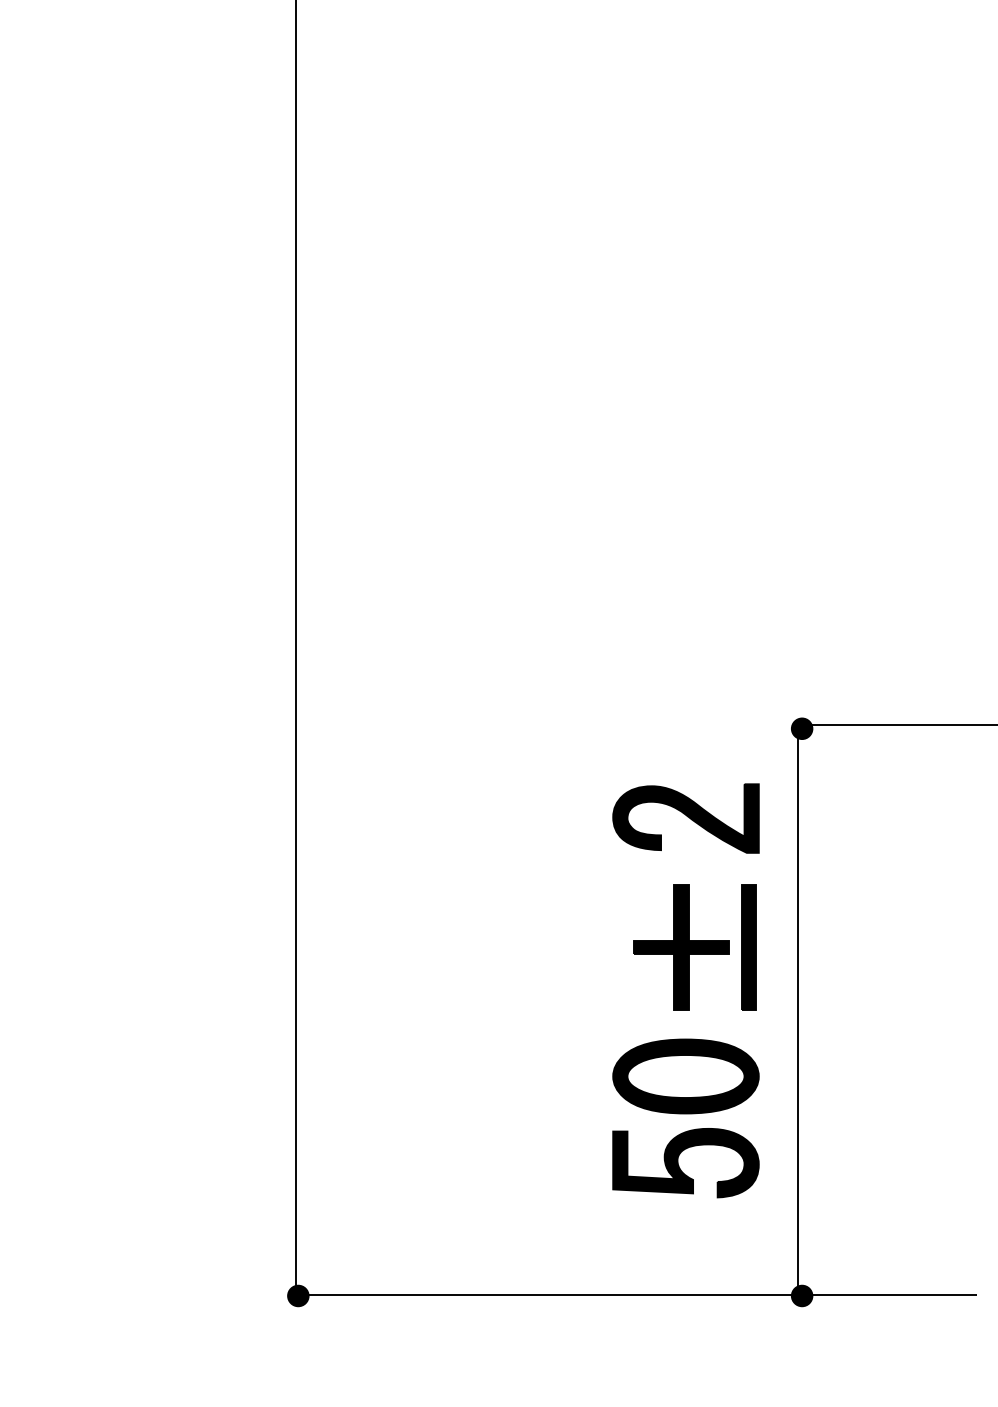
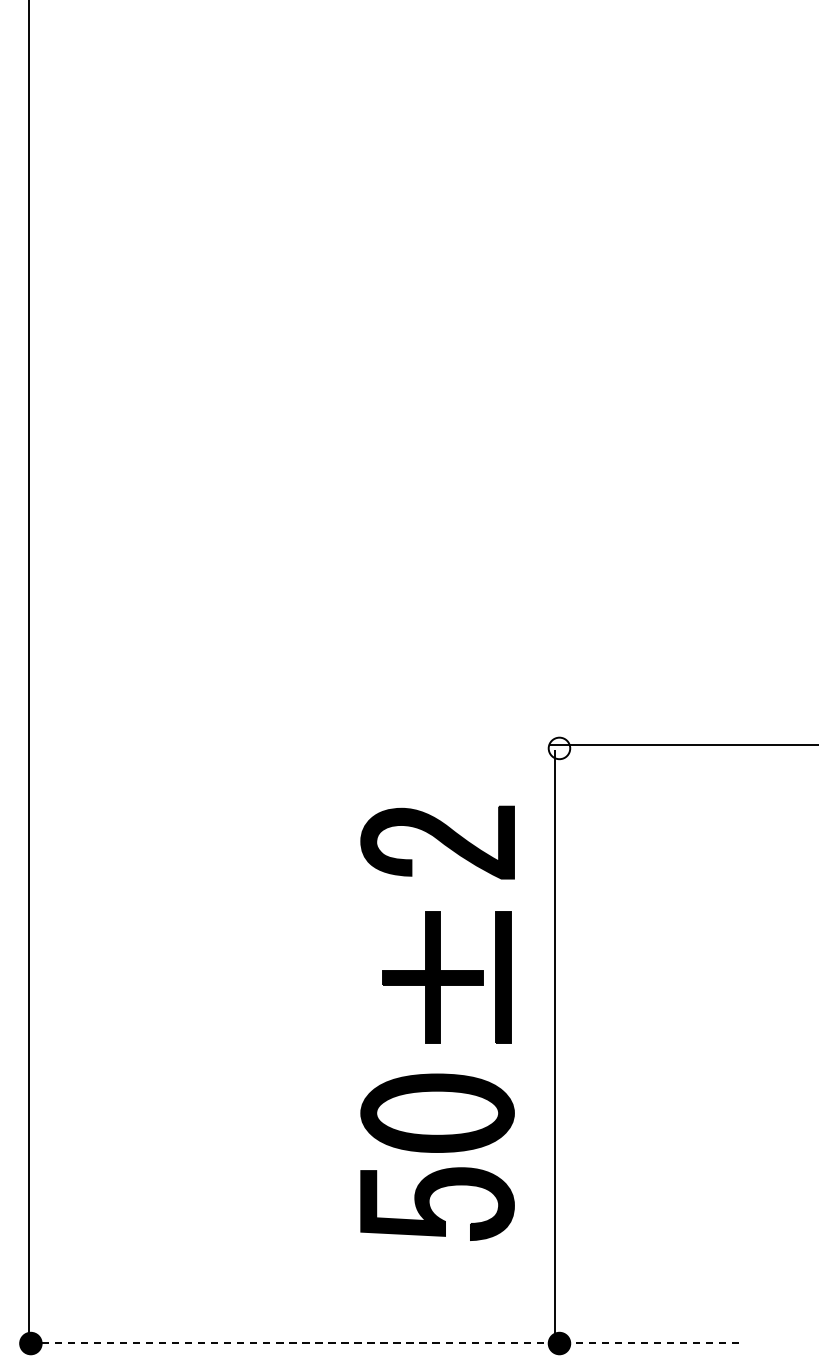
fill: (801, 728) -> (558, 748), removed
line: (636, 1295) -> (385, 1343), solid -> dashed

